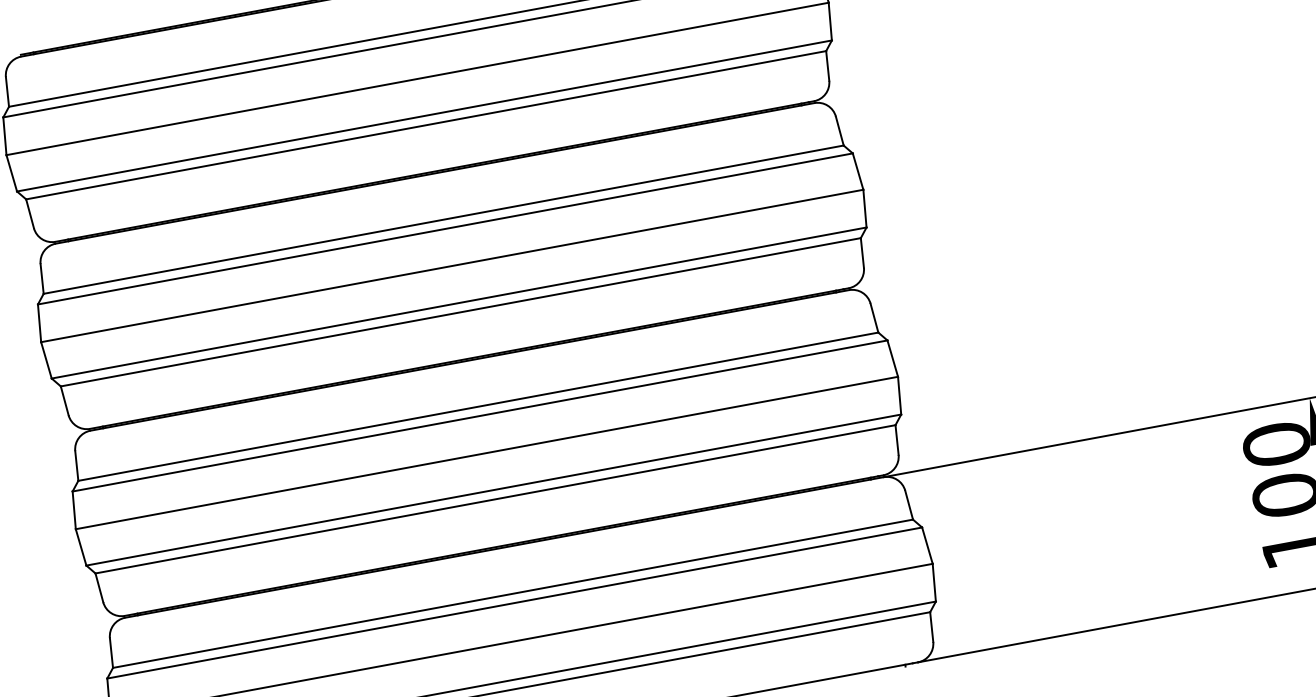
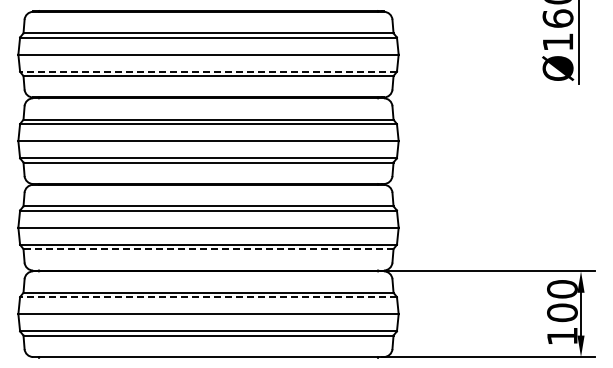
line: (424, 115) -> (208, 71), solid -> dashed
line: (495, 500) -> (208, 249), solid -> dashed
line: (514, 603) -> (208, 297), solid -> dashed

